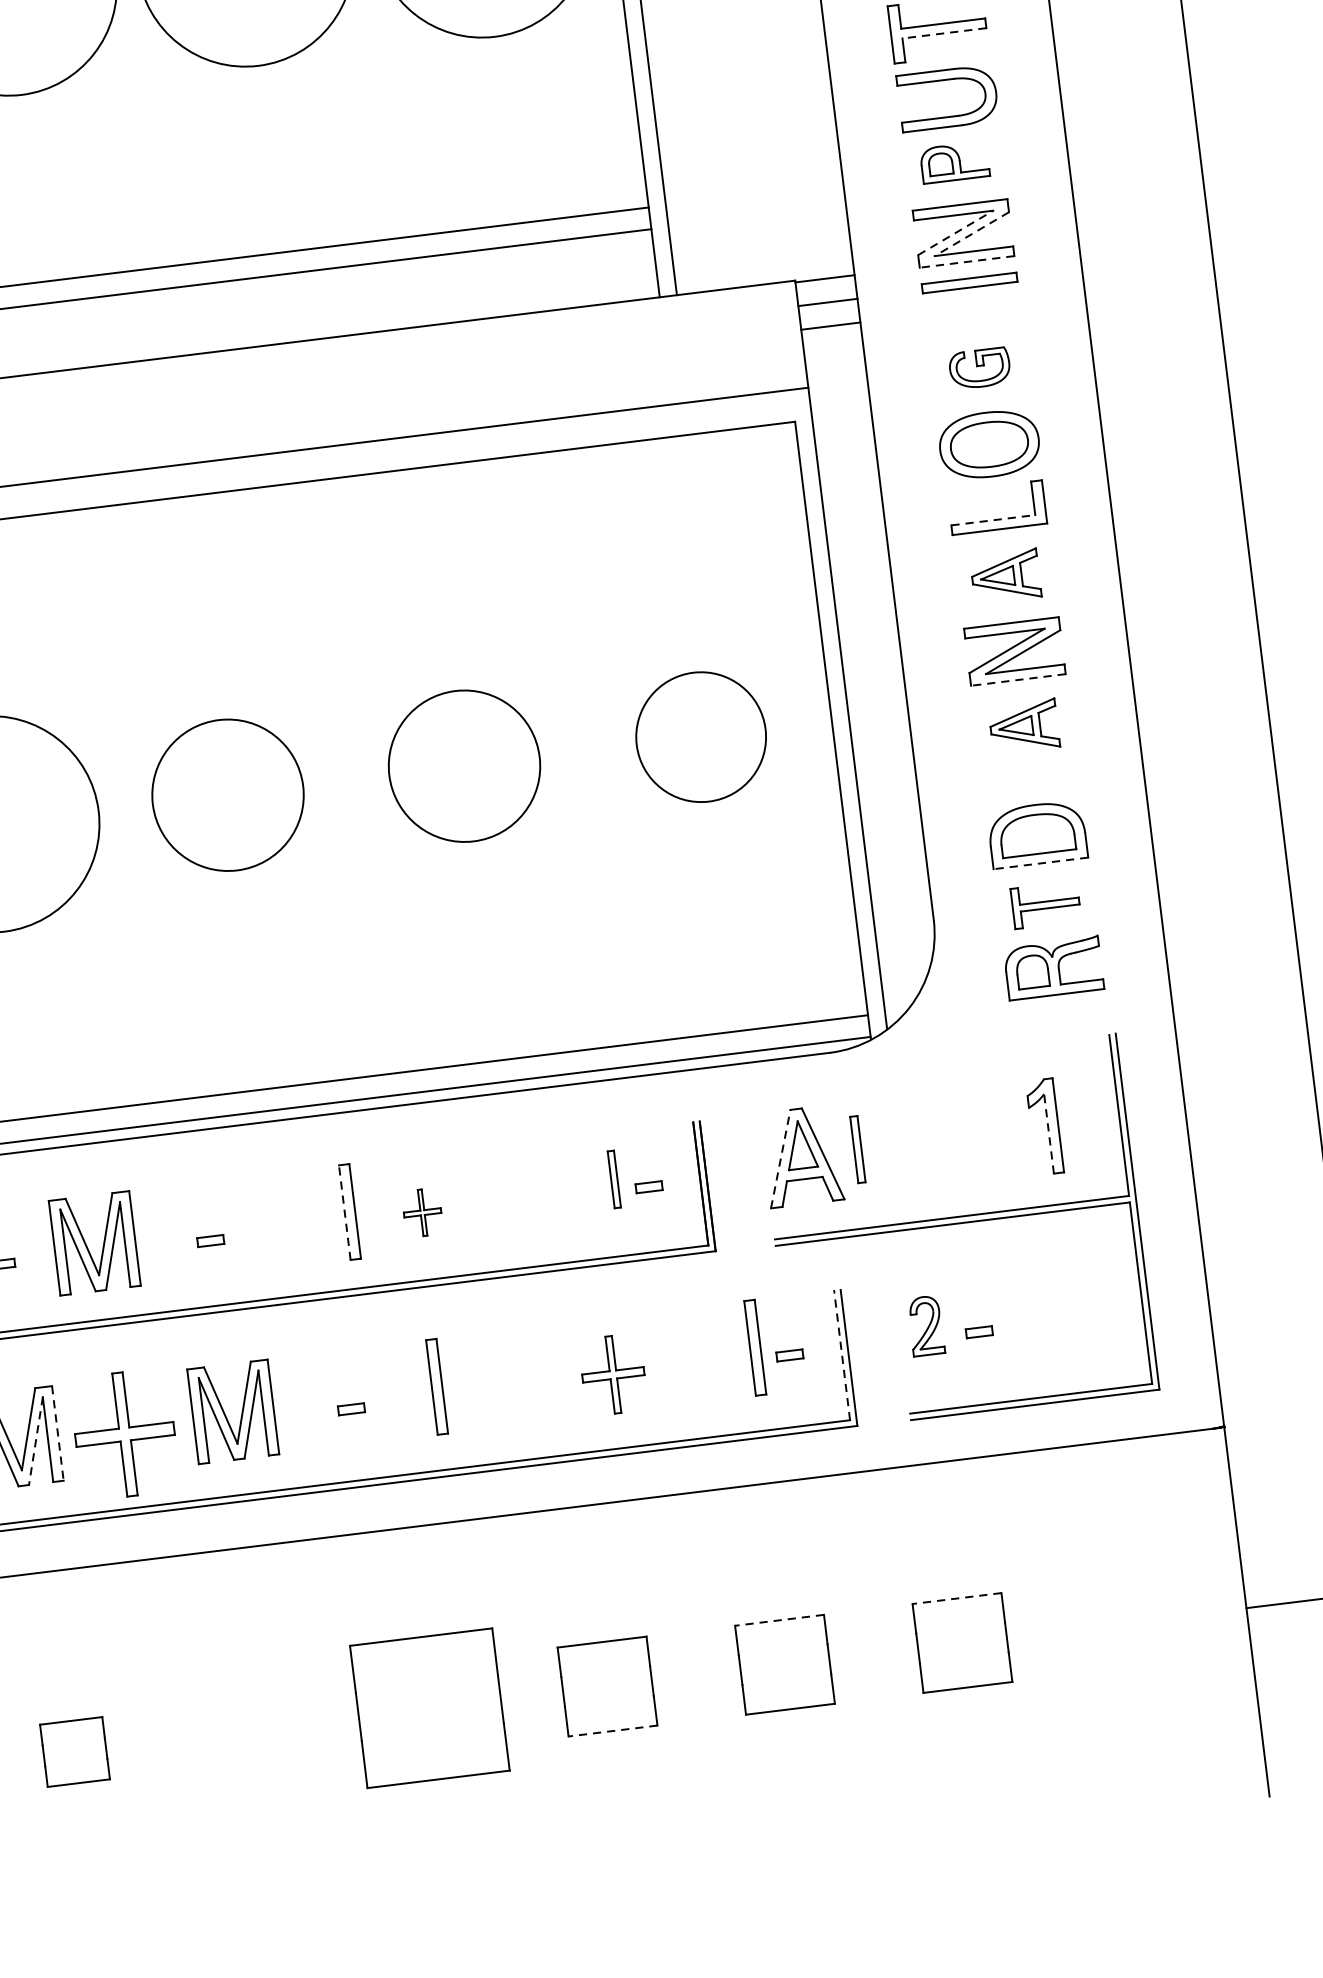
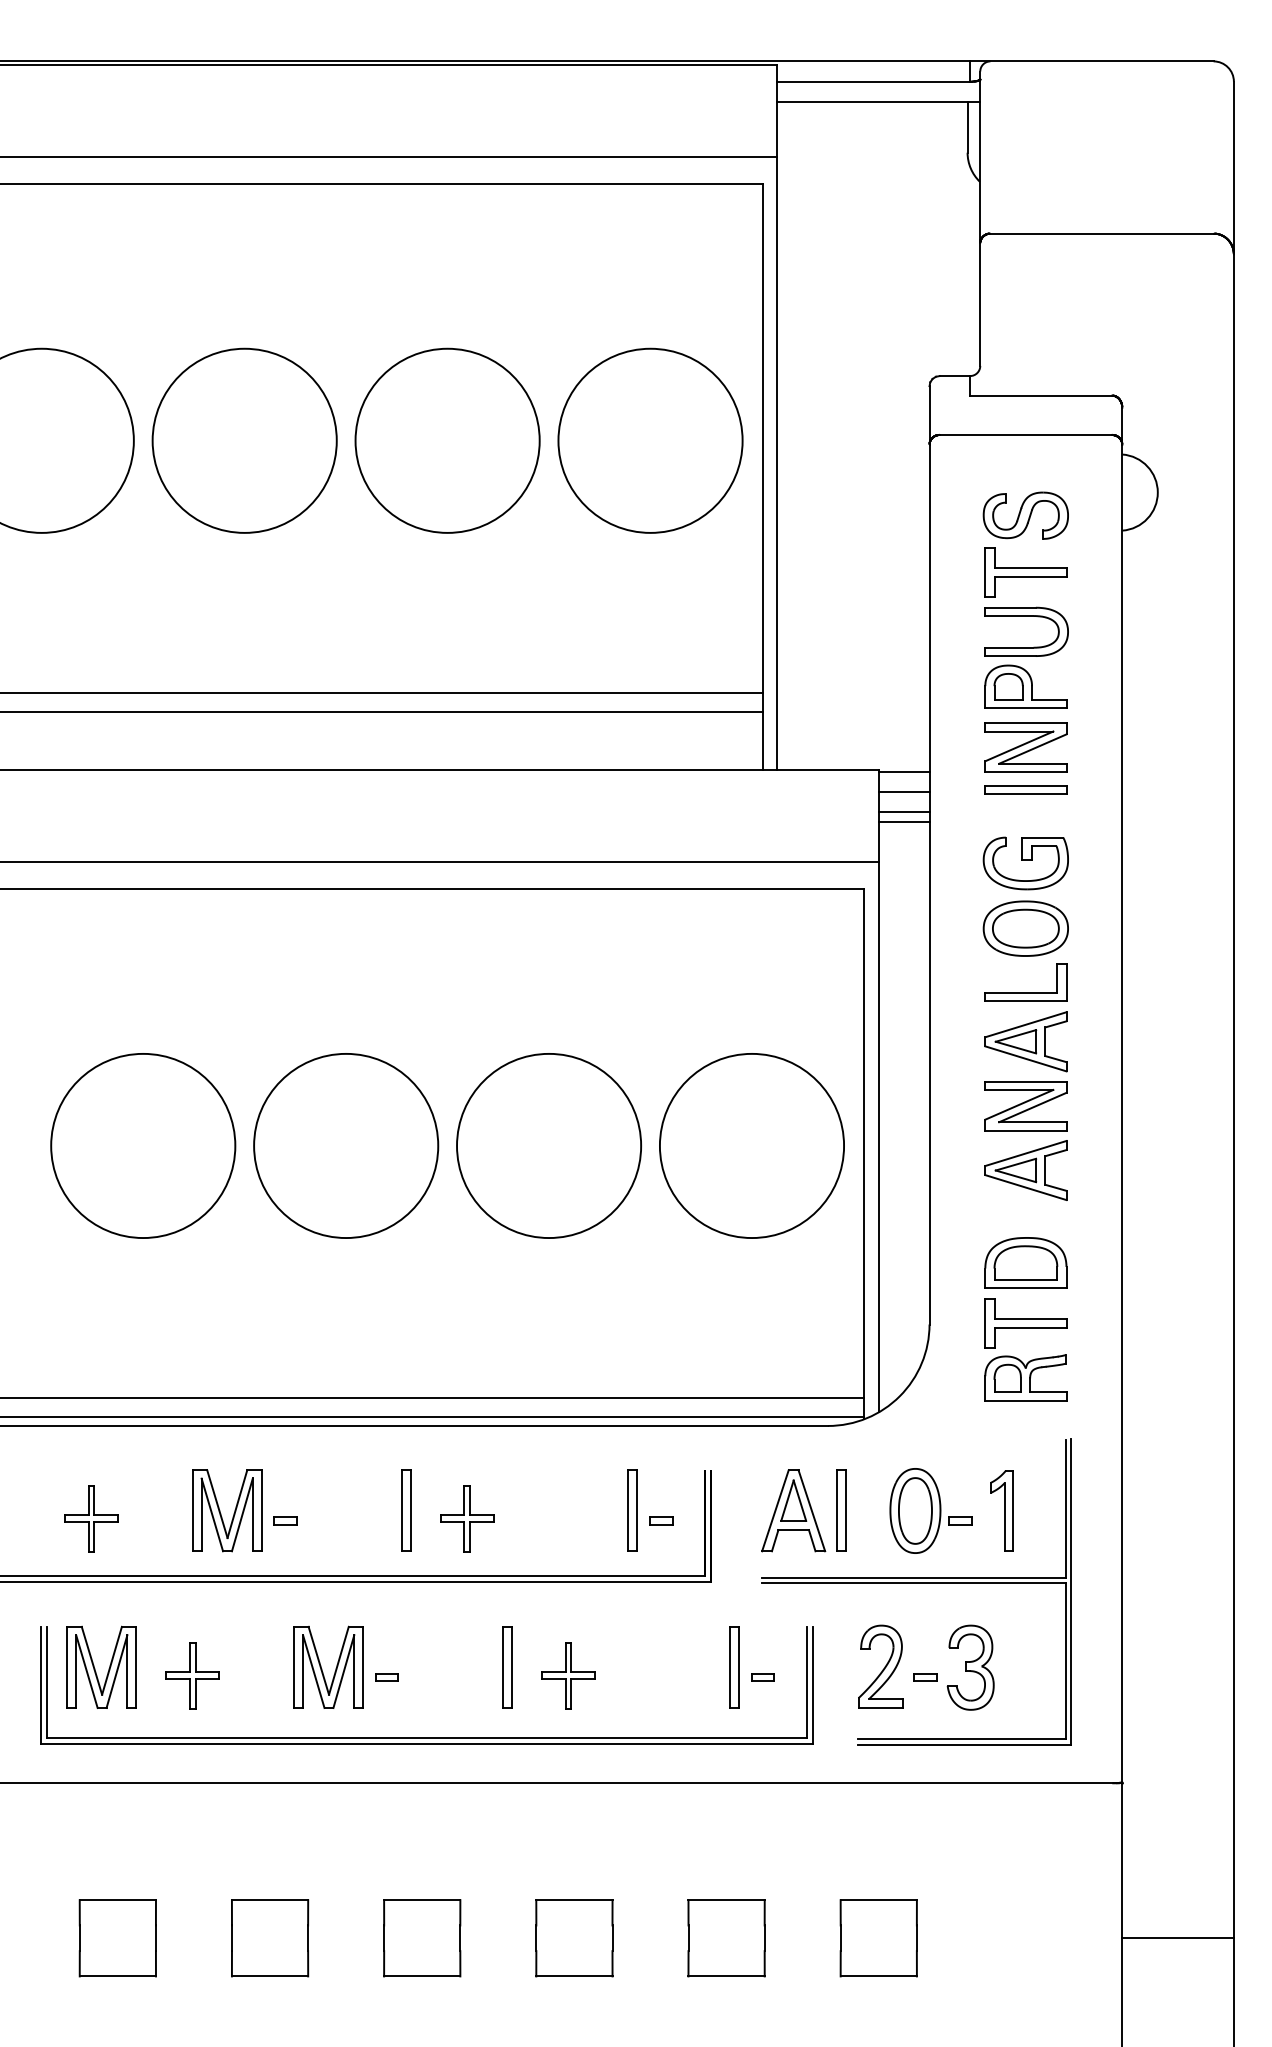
line: (944, 33) -> (1030, 576), dashed -> solid
part: (954, 162) -> (1025, 686), size x1.43
line: (955, 233) -> (1019, 746), dashed -> solid
line: (971, 234) -> (1032, 749), dashed -> solid
line: (966, 262) -> (1025, 772), dashed -> solid
line: (831, 338) -> (903, 822), added
part: (979, 368) -> (1025, 863), size x1.67
line: (993, 520) -> (1021, 993), dashed -> solid
part: (1005, 576) -> (1025, 1041), size x1.43
line: (1017, 679) -> (1025, 1130), dashed -> solid
part: (1023, 726) -> (1025, 1170), size x1.43
circle: (700, 736) -> (751, 1145), size x1.67
circle: (463, 765) -> (548, 1145), size x1.43
circle: (228, 794) -> (346, 1145), size x1.43
line: (1040, 863) -> (1025, 1287), dashed -> solid
part: (1045, 905) -> (1025, 1323), size x1.43
line: (1048, 1133) -> (1004, 1516), dashed -> solid
part: (961, 1136) -> (930, 1510), added
part: (857, 1149) -> (841, 1510), size x1.43
line: (780, 1158) -> (775, 1510), dashed -> solid
part: (614, 1179) -> (632, 1510), size x1.67
line: (344, 1212) -> (401, 1510), dashed -> solid
part: (422, 1212) -> (467, 1518), size x1.67
part: (88, 1247) -> (221, 1513), moved
part: (1030, 1314) -> (970, 1667), added
part: (925, 1325) -> (880, 1666), size x1.67
line: (841, 1355) -> (806, 1682), dashed -> solid
part: (613, 1374) -> (568, 1675), moved
part: (437, 1386) -> (507, 1667), moved
part: (226, 1414) -> (322, 1668), moved
line: (58, 1433) -> (136, 1667), dashed -> solid
part: (124, 1434) -> (192, 1675), size x0.62
line: (35, 1441) -> (116, 1671), dashed -> solid
line: (956, 1598) -> (878, 1900), dashed -> solid
line: (779, 1620) -> (726, 1900), dashed -> solid
part: (430, 1708) -> (422, 1938), size x0.62
part: (253, 1730) -> (270, 1938), added
line: (611, 1731) -> (573, 1976), dashed -> solid
part: (74, 1752) -> (117, 1938), size x1.43

